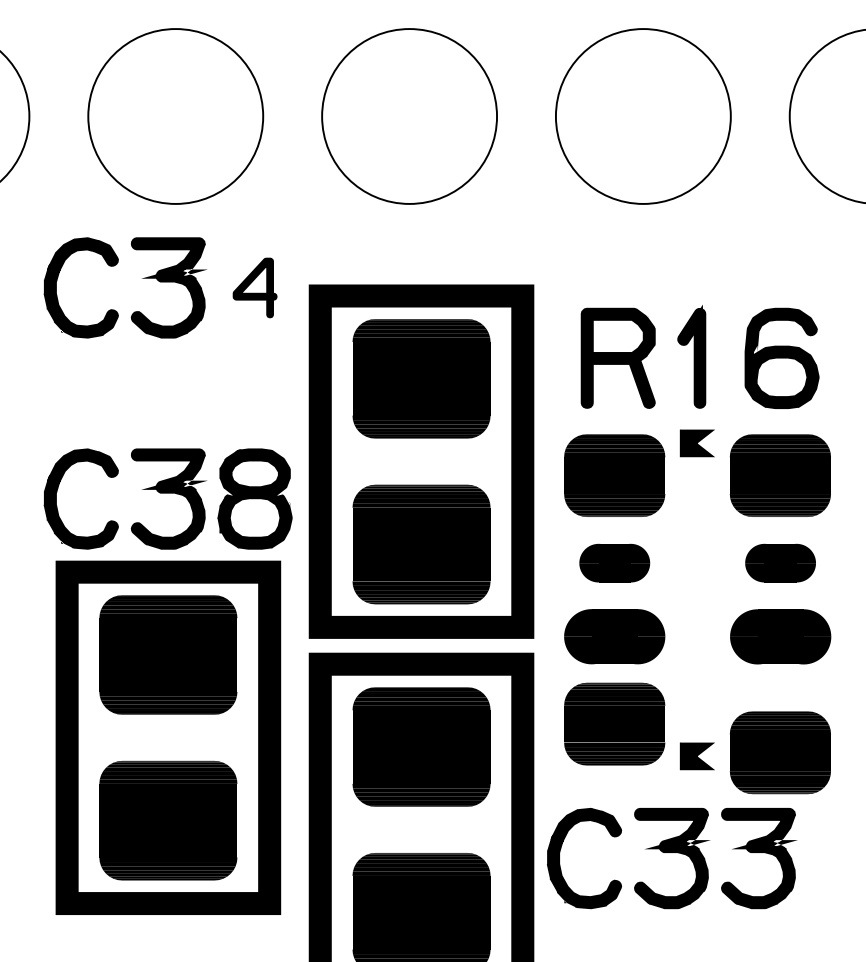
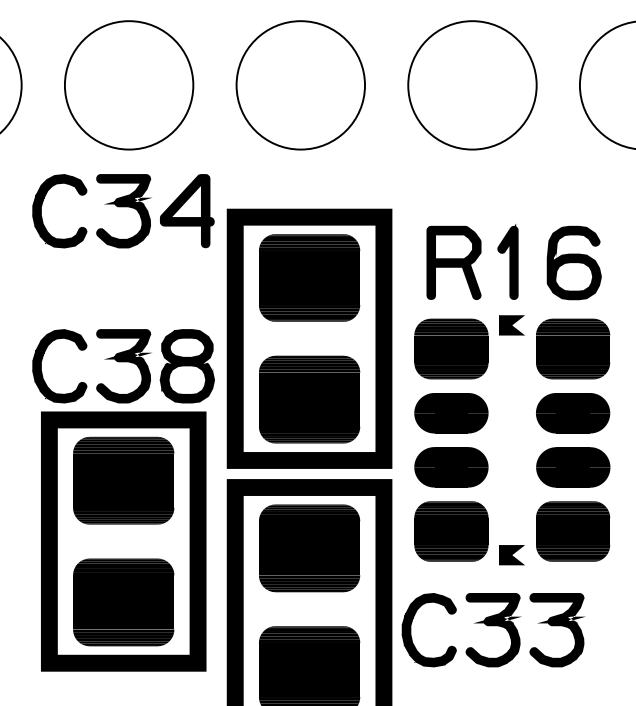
part: (255, 288) -> (187, 211), size x1.67
part: (614, 563) -> (451, 413), size x1.43
part: (780, 563) -> (573, 413), size x1.43
part: (780, 752) -> (573, 531), moved

